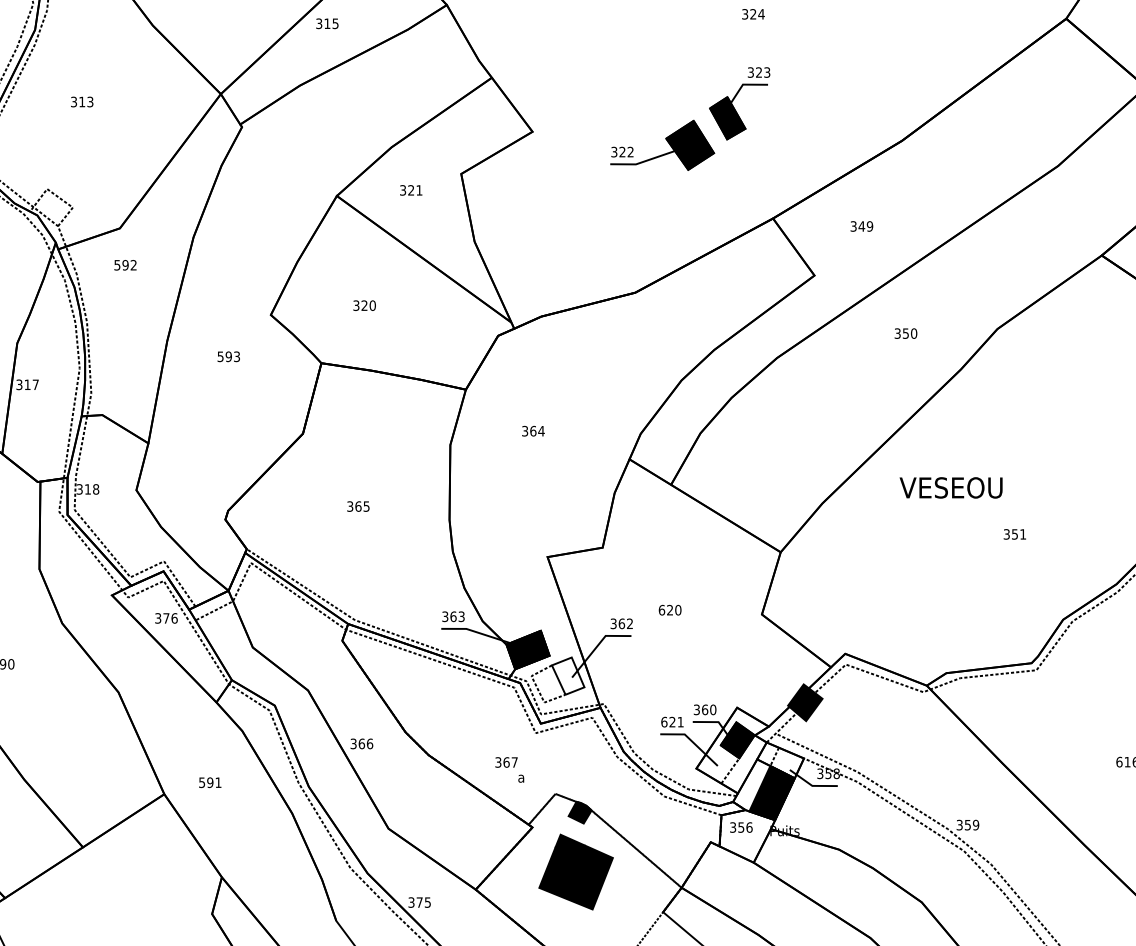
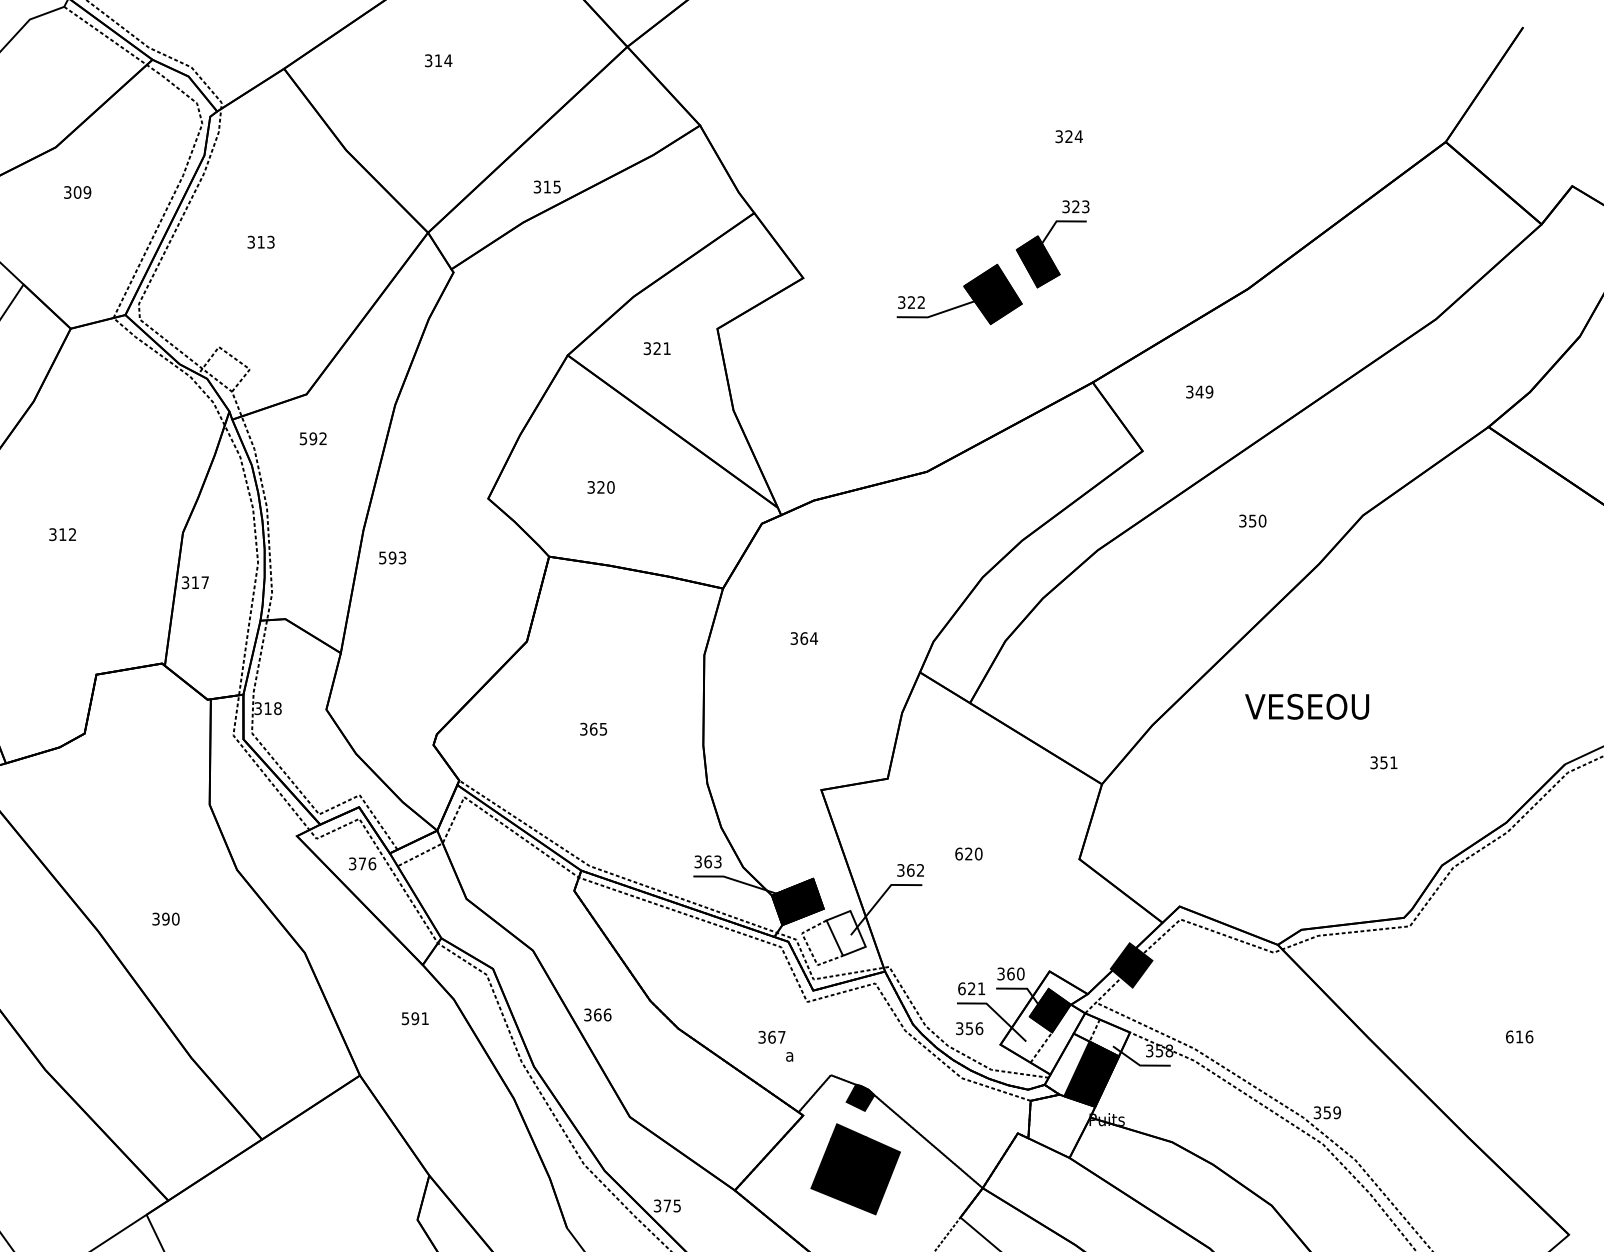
text: (326, 23) -> (546, 186), moved
text: (228, 356) -> (392, 557), moved
text: (209, 782) -> (414, 1018), moved
text: (741, 827) -> (969, 1028), moved

